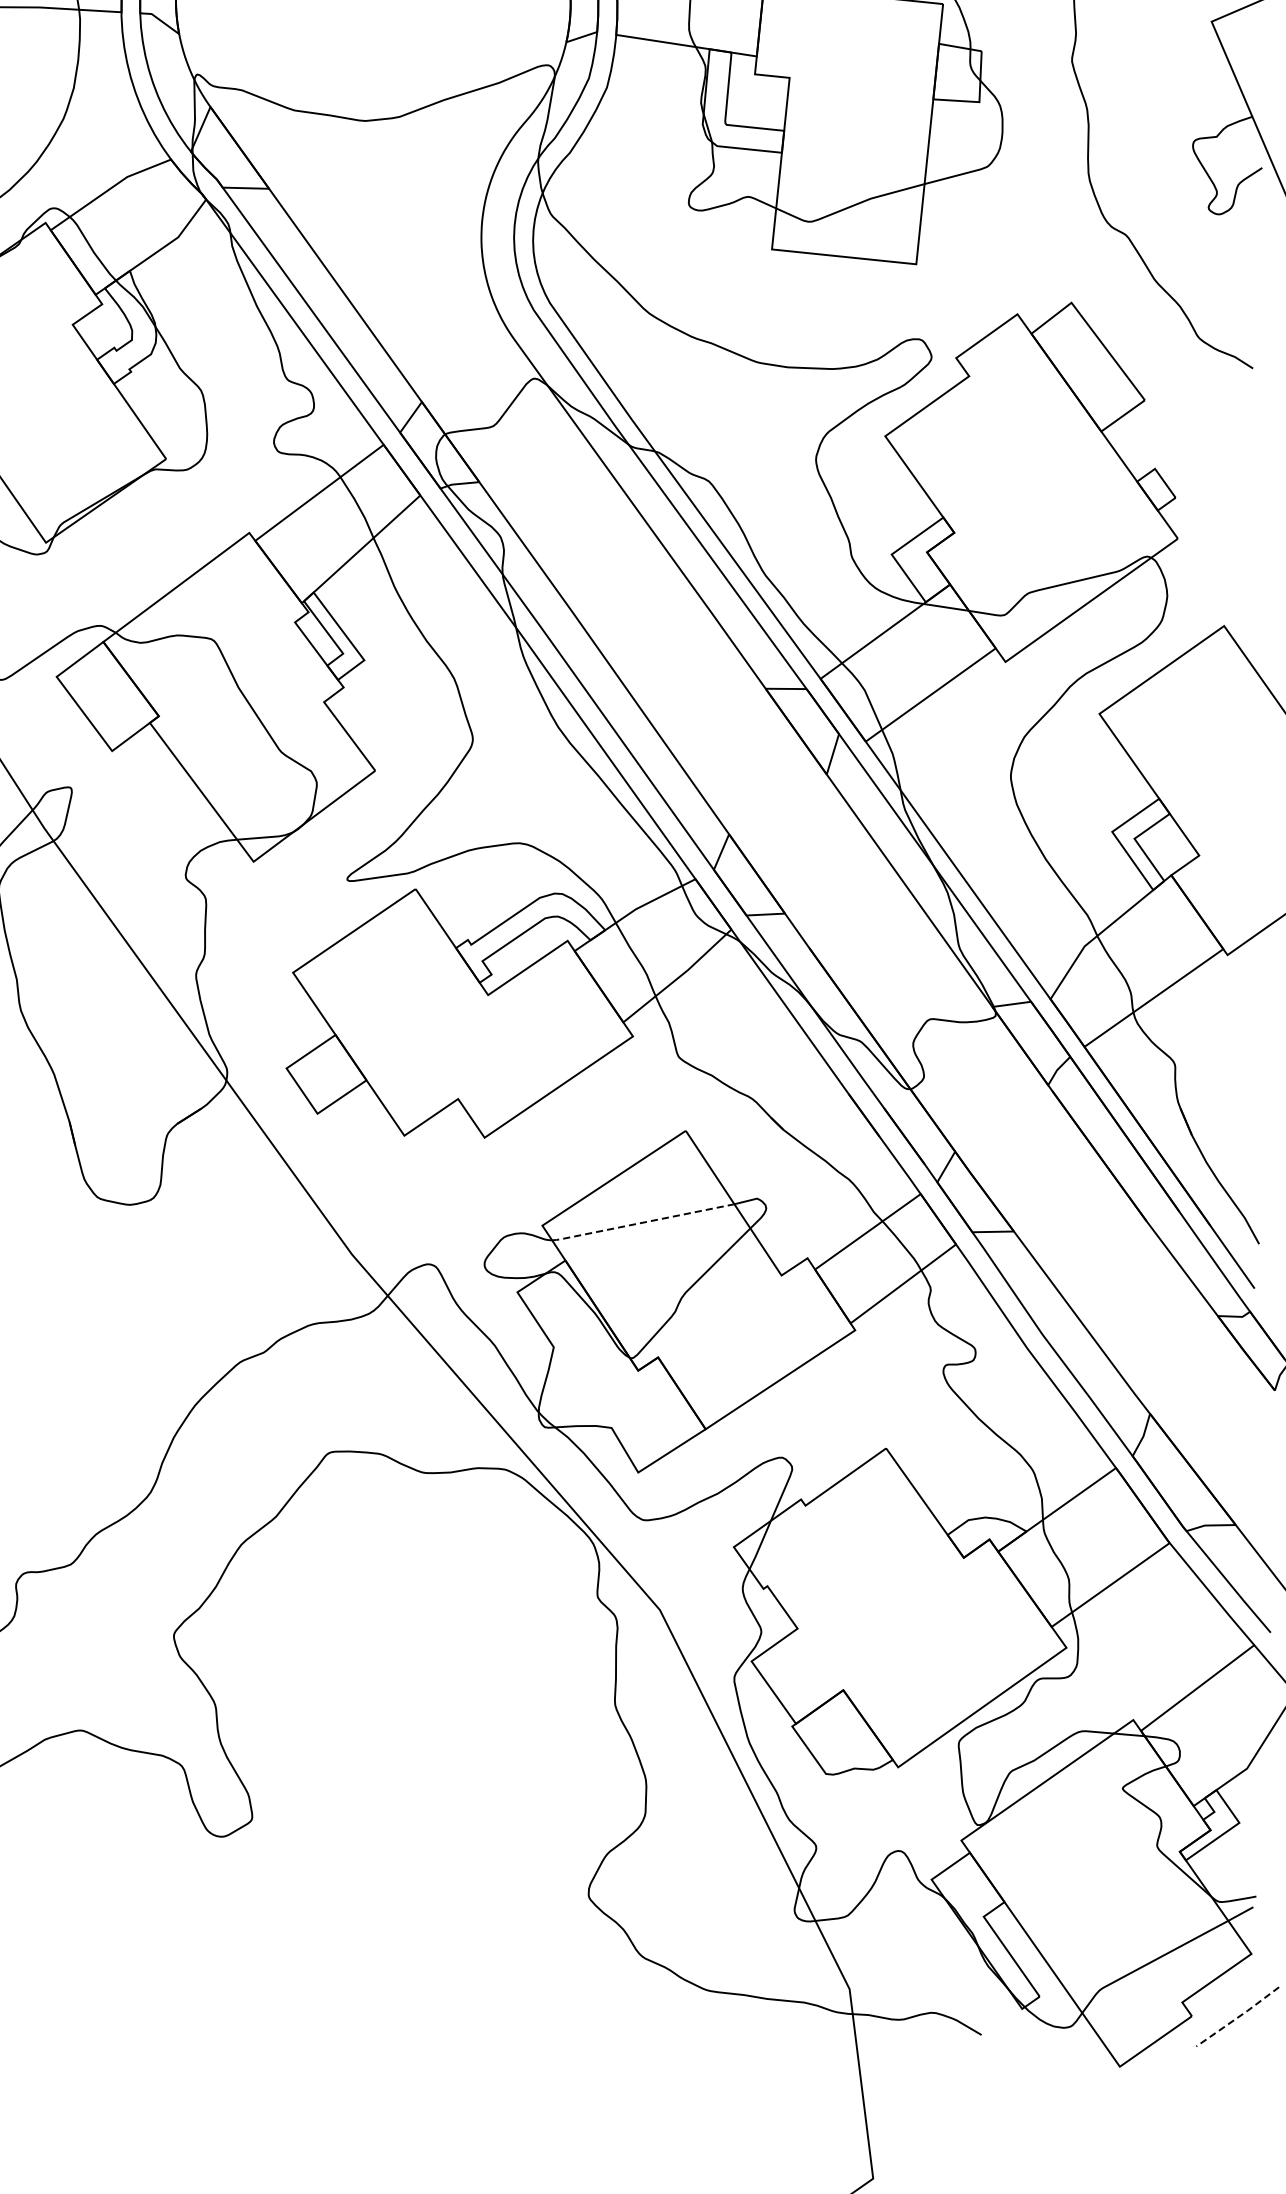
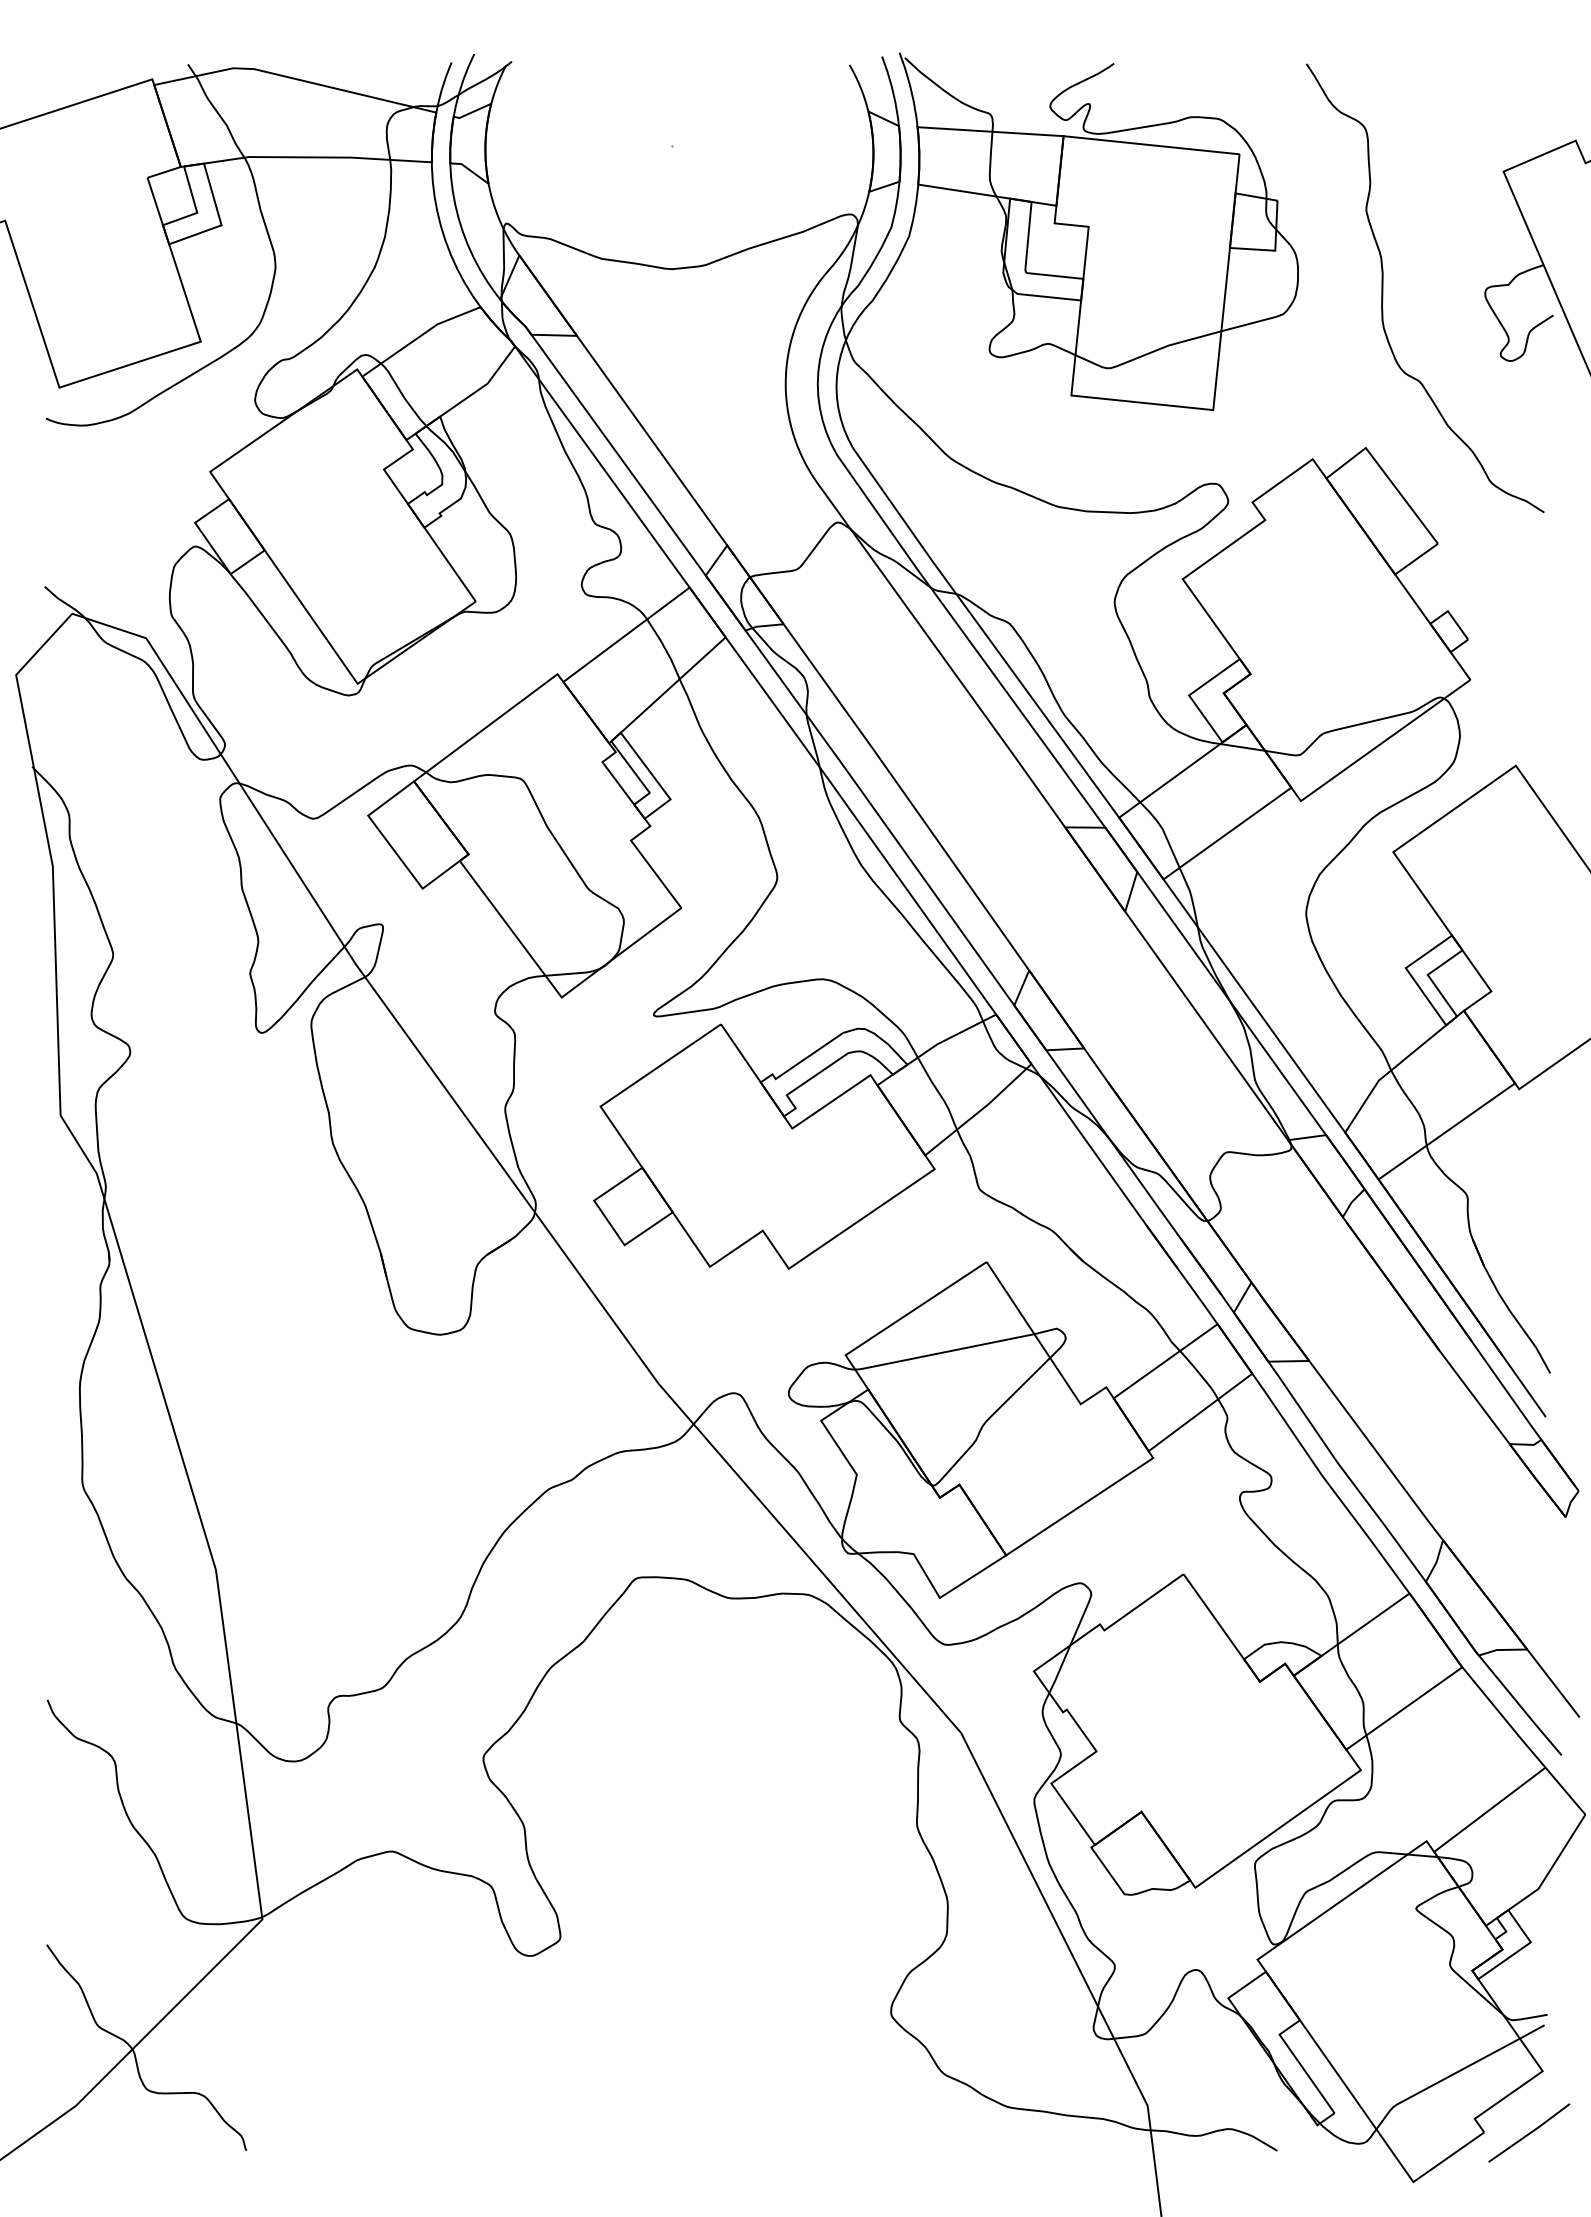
line: (641, 1222) -> (943, 1352), dashed -> solid
line: (1239, 2017) -> (1530, 2133), dashed -> solid

